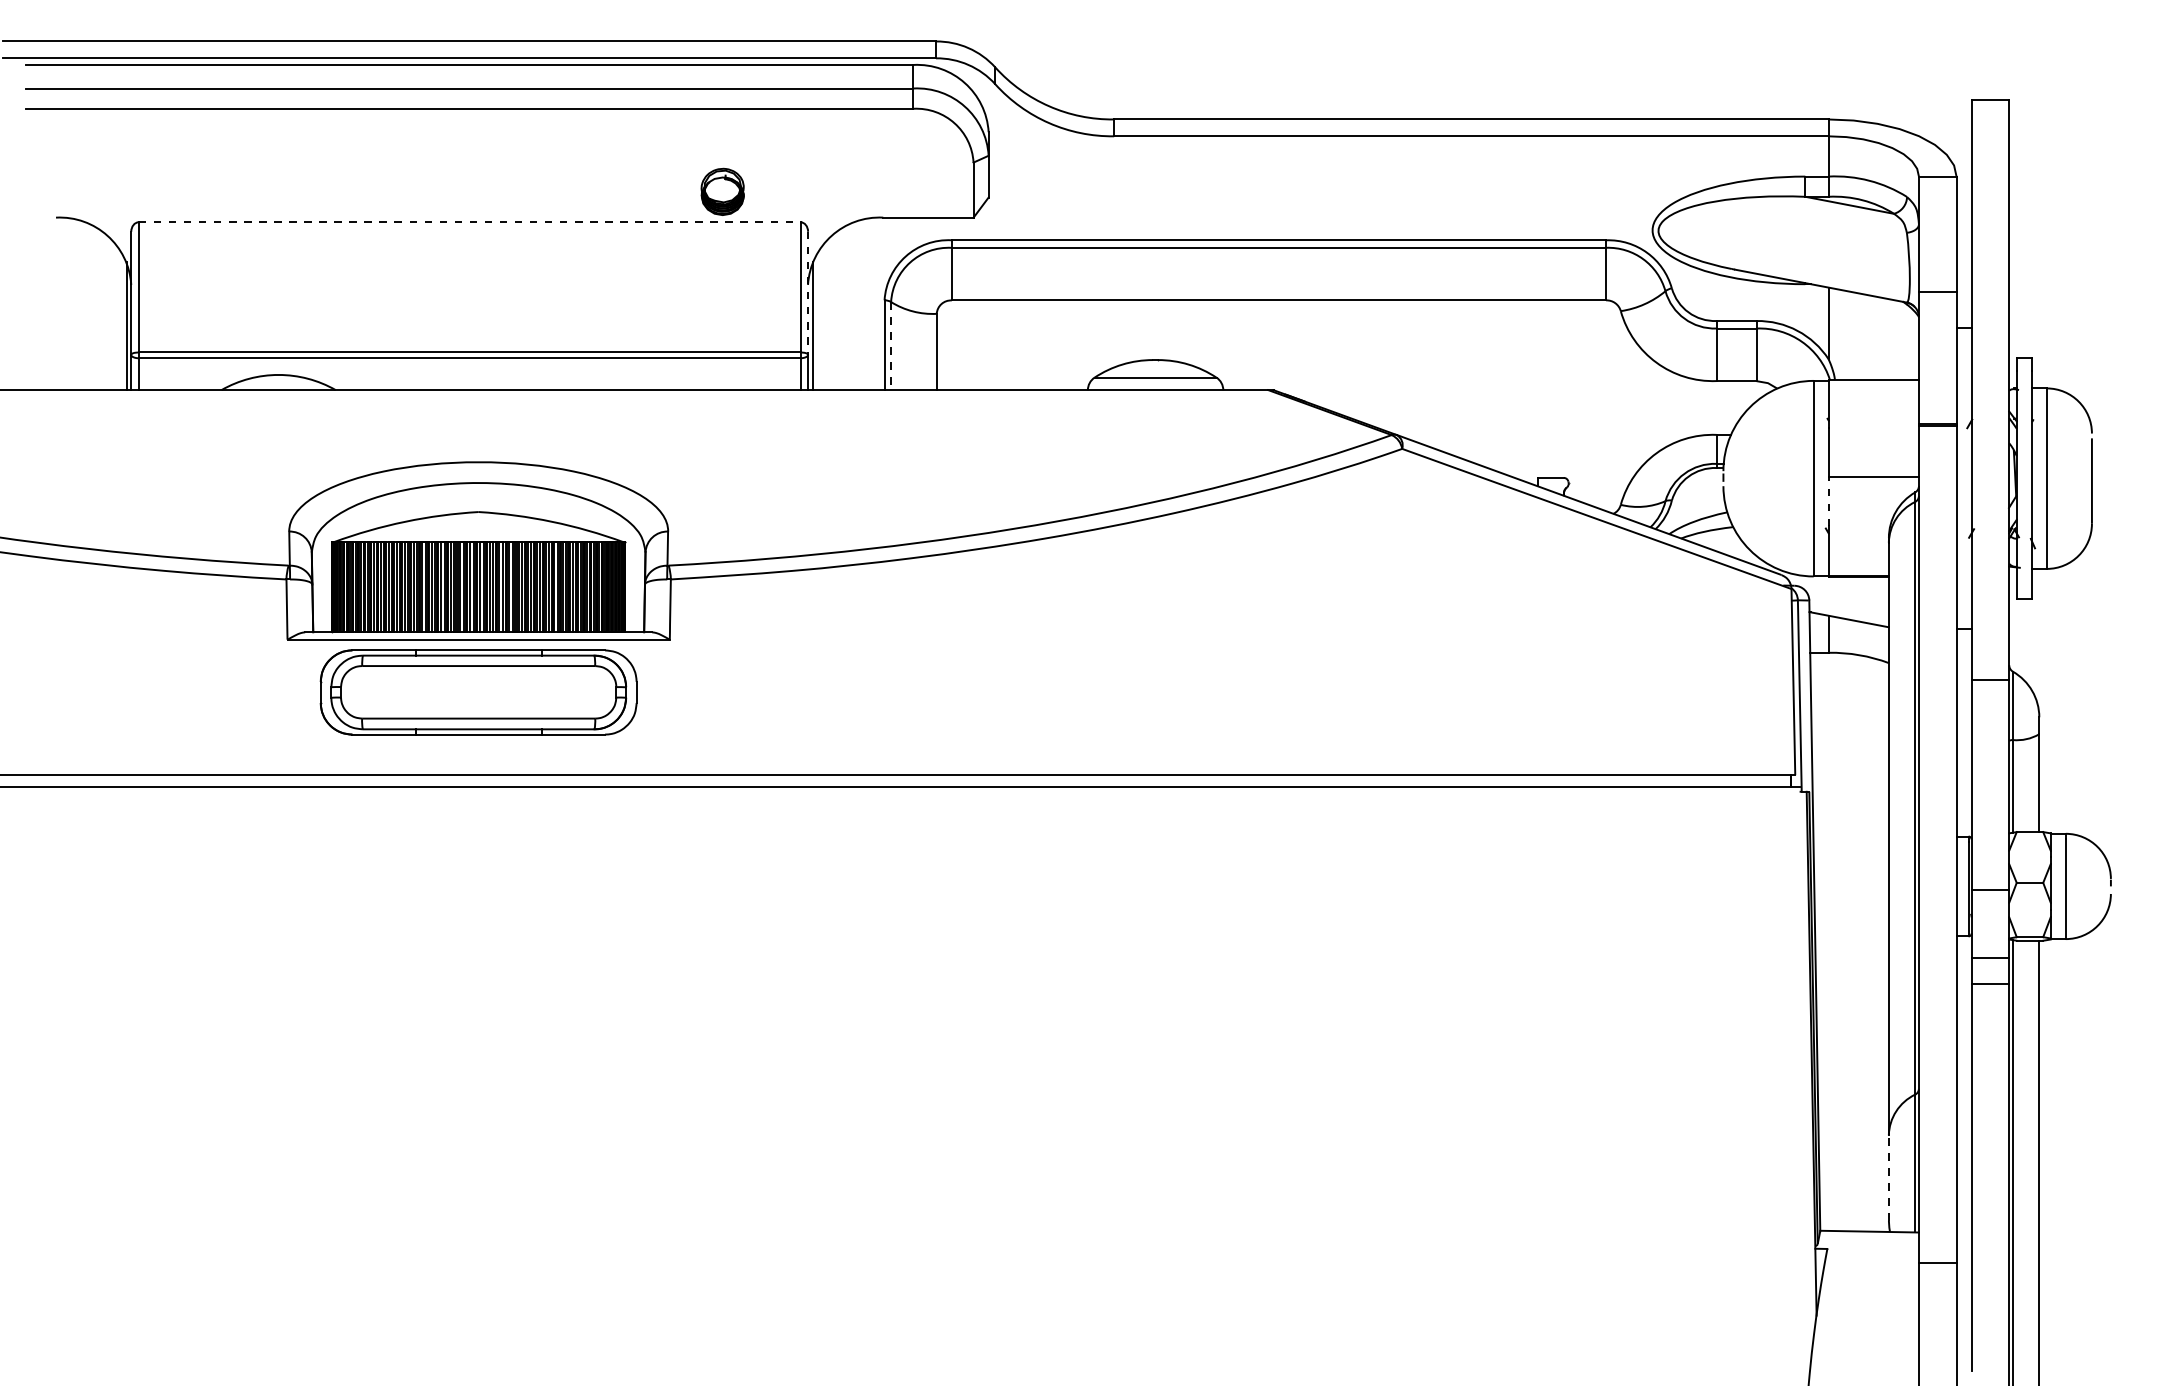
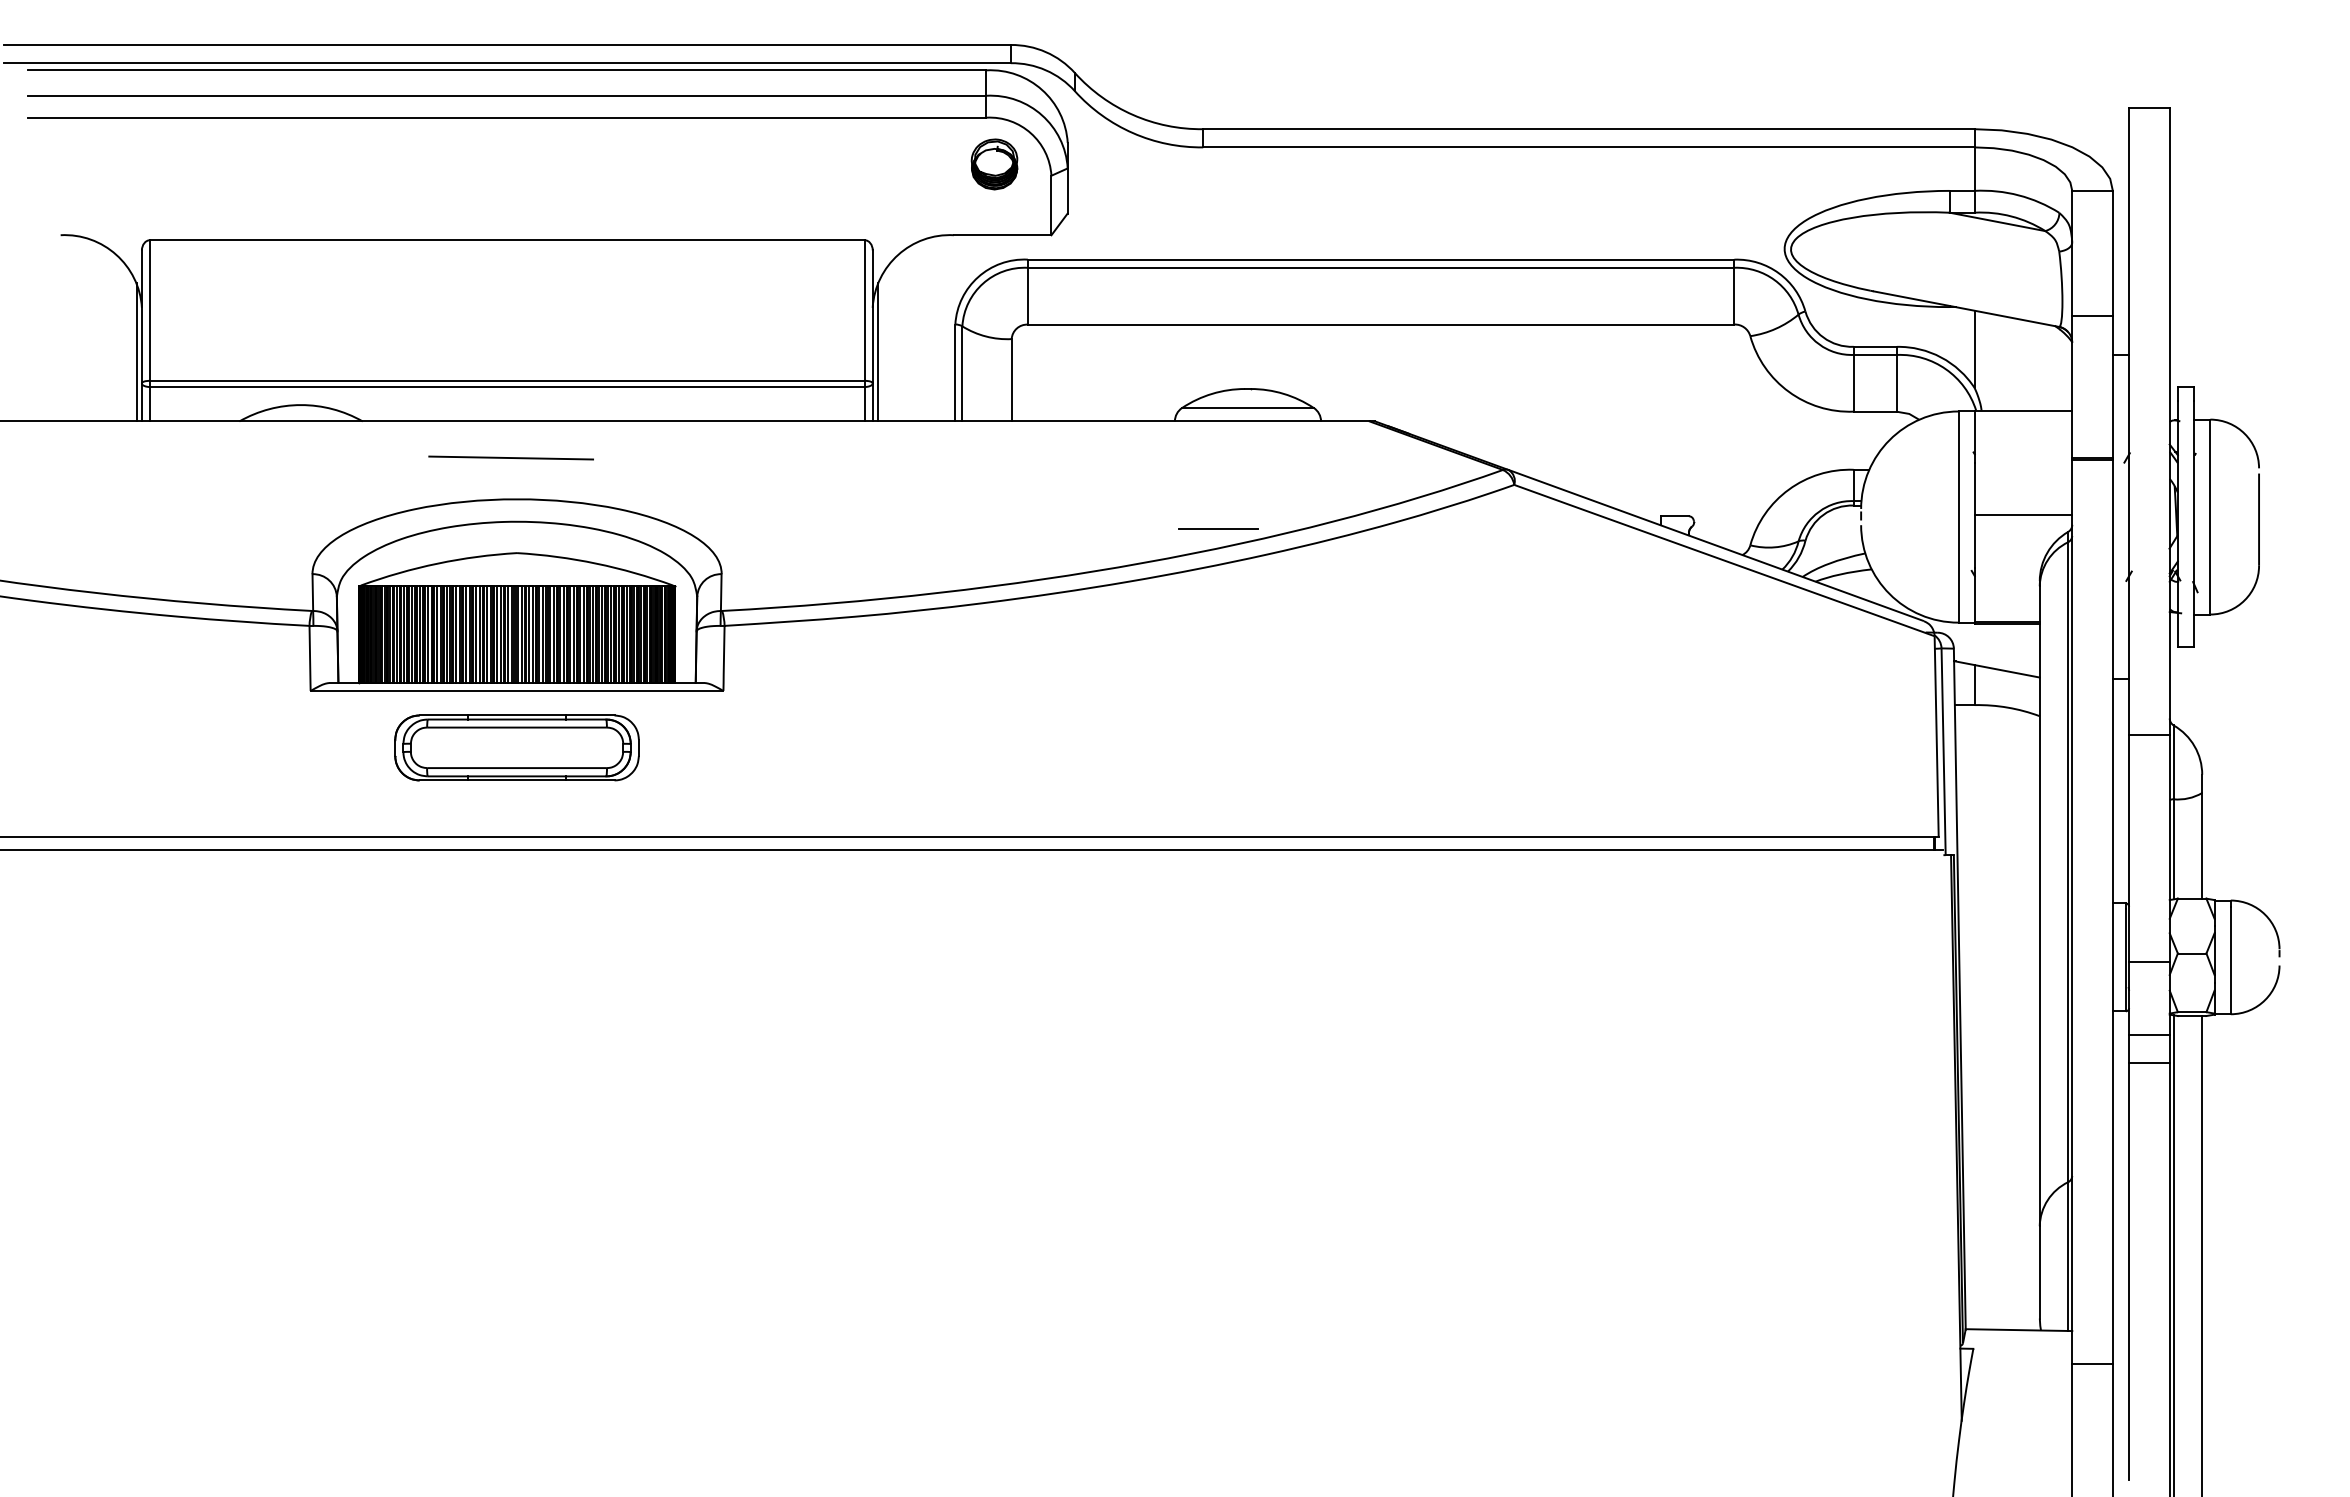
part: (722, 191) -> (994, 164), moved
line: (469, 222) -> (507, 240), dashed -> solid
line: (807, 293) -> (872, 317), dashed -> solid
line: (891, 345) -> (962, 373), dashed -> solid
line: (472, 423) -> (510, 457), added
line: (1128, 489) -> (1218, 528), added
line: (1828, 501) -> (1974, 541), dashed -> solid
part: (478, 692) -> (516, 747), size x0.71
line: (1888, 1177) -> (2039, 1271), dashed -> solid

